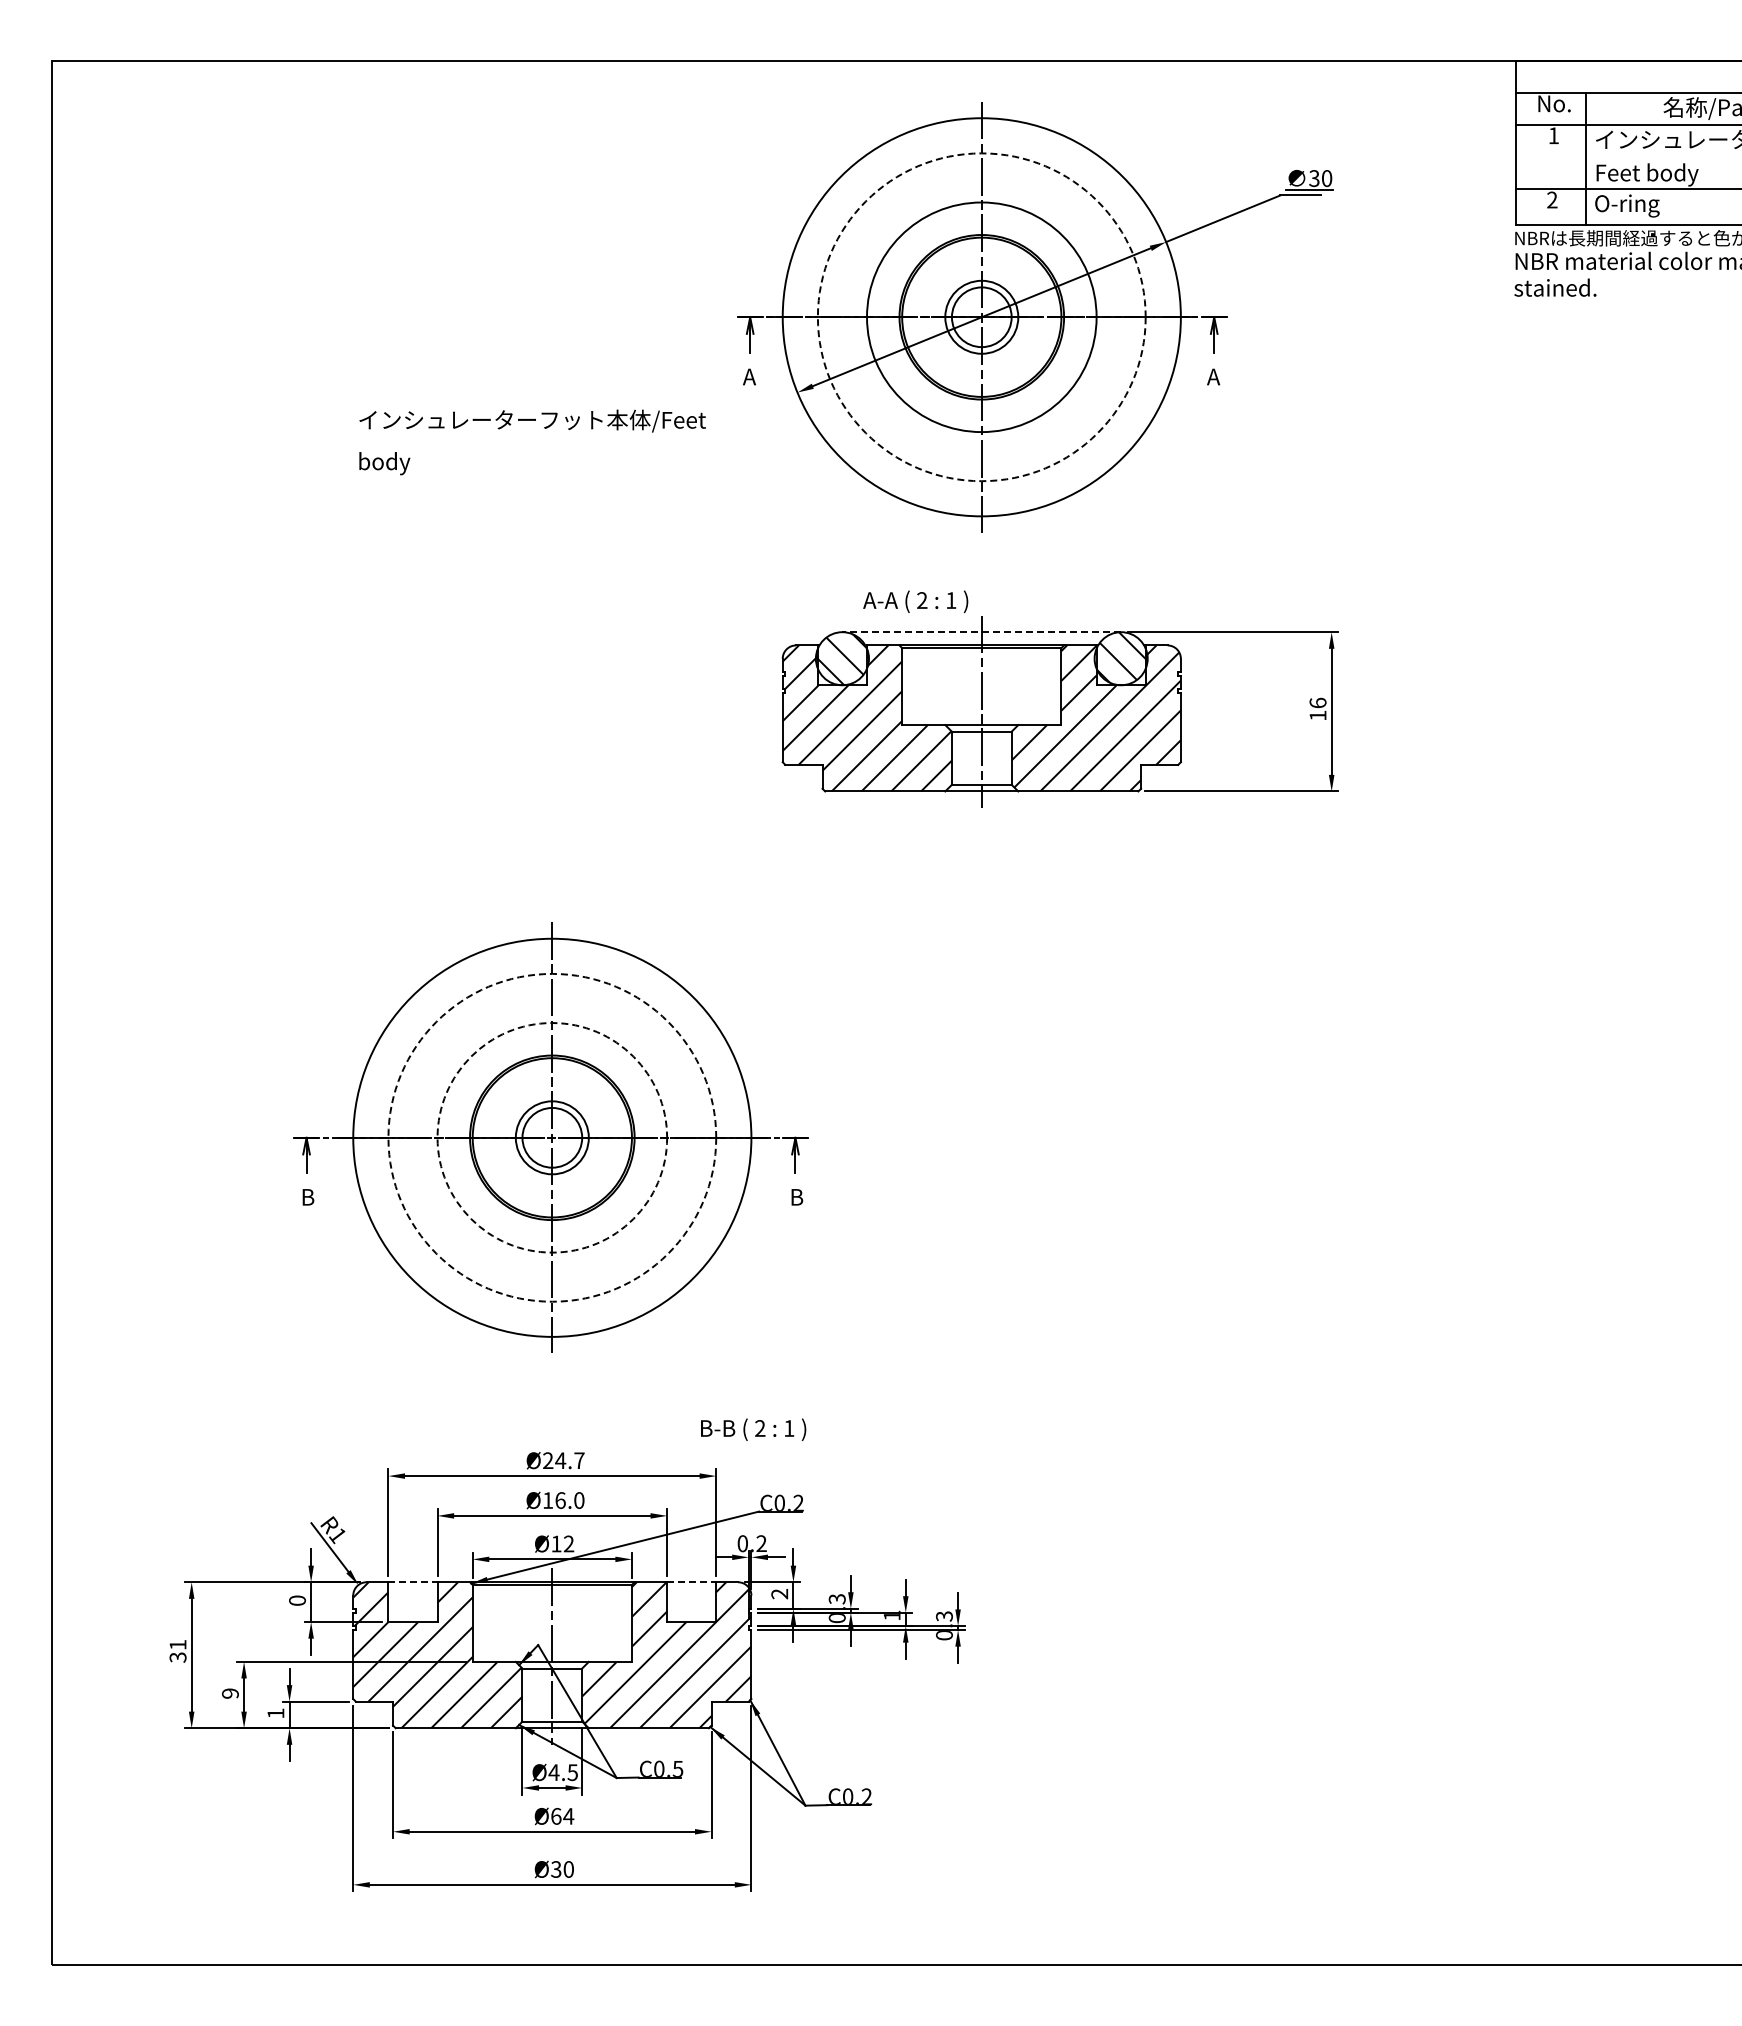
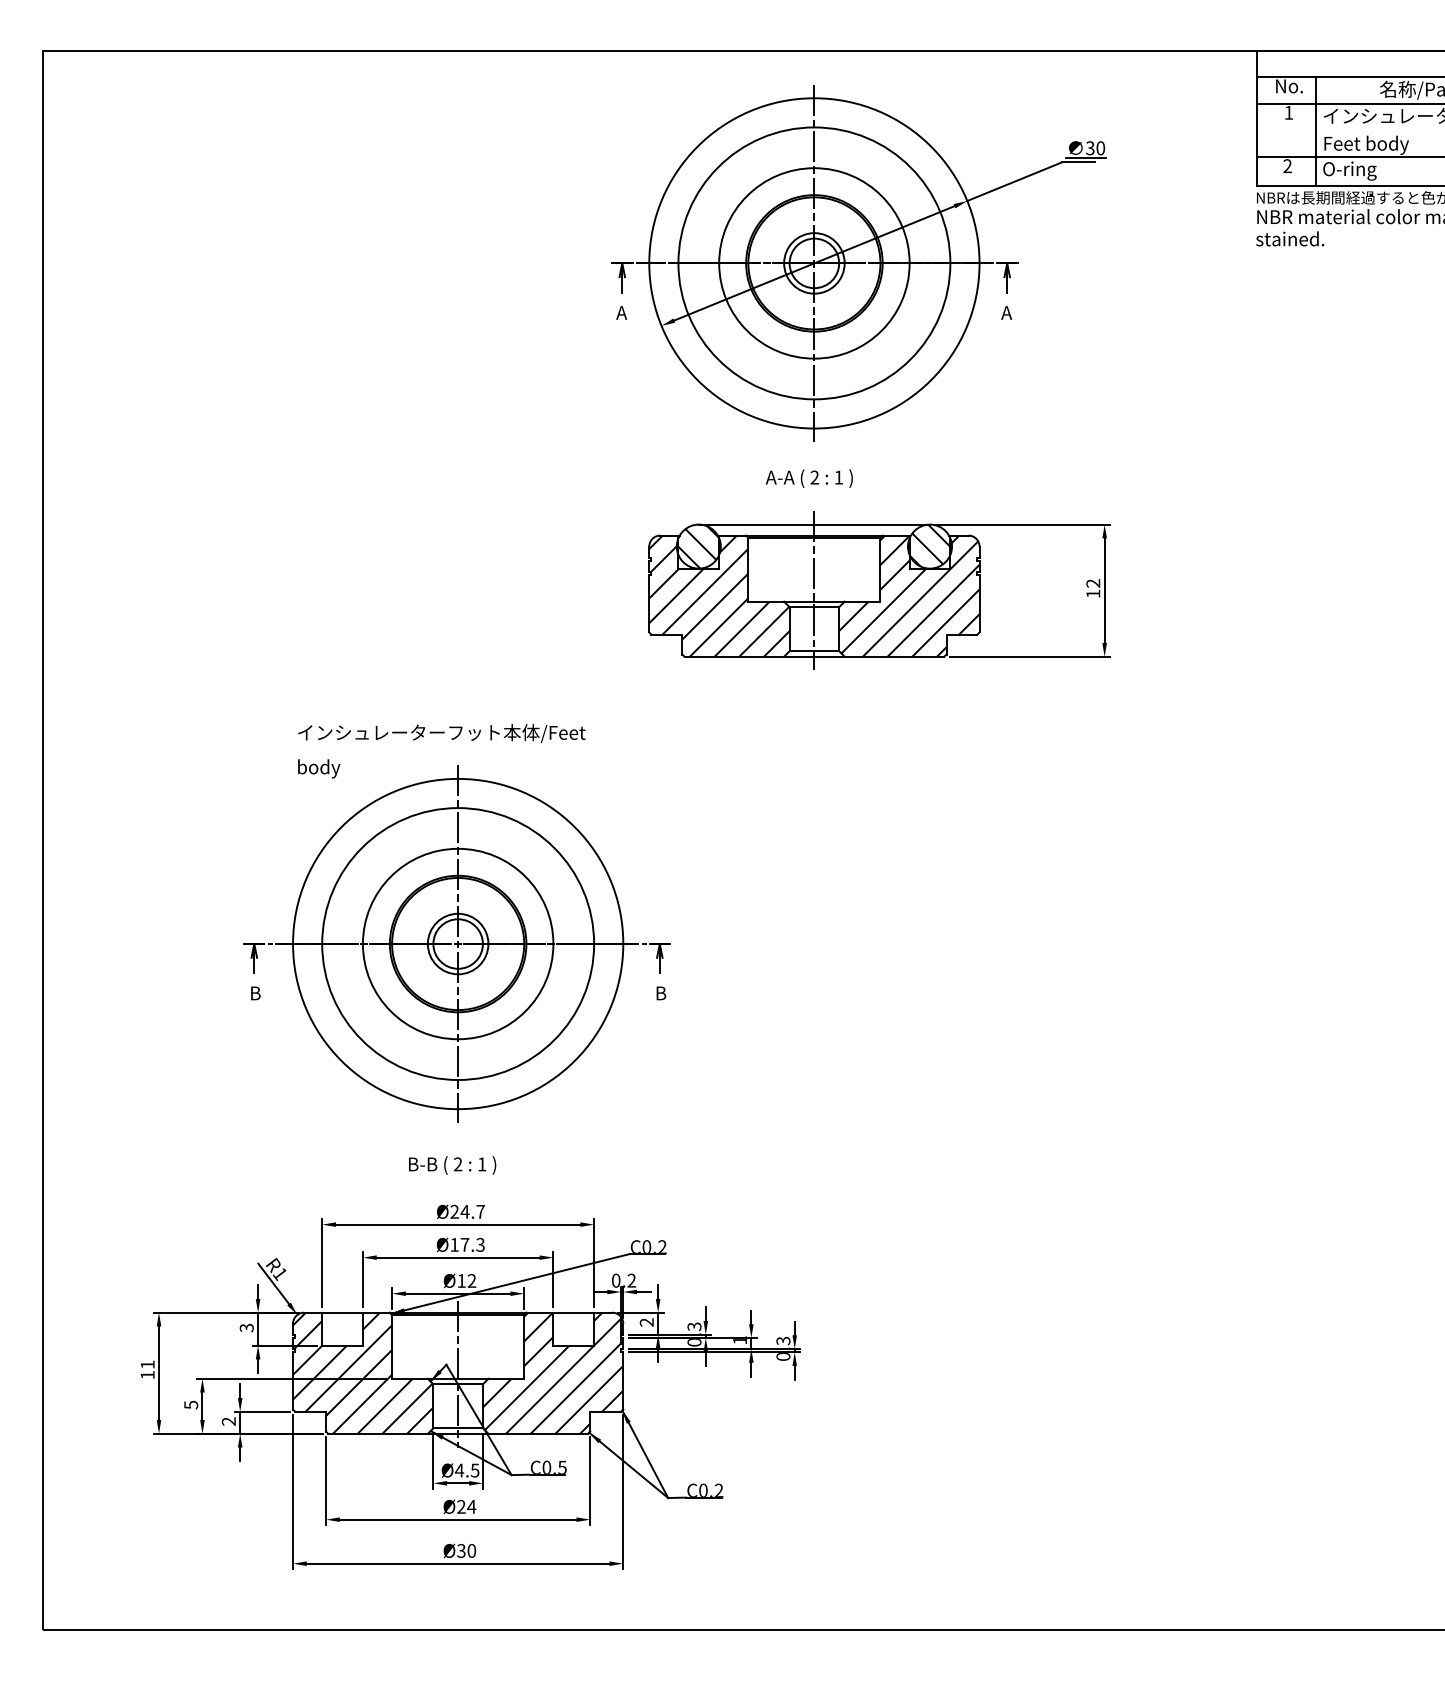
circle: (981, 317) -> (814, 263), dashed -> solid
text: (532, 442) -> (441, 751), moved
text: (915, 601) -> (809, 478), moved
line: (981, 632) -> (814, 524), dashed -> solid
text: (1317, 702) -> (1092, 582), 16 -> 12
circle: (552, 1137) -> (458, 943), dashed -> solid
circle: (552, 1137) -> (458, 943), dashed -> solid
text: (753, 1429) -> (452, 1165), moved
text: (569, 1500) -> (472, 1244), Ø16.0 -> Ø17.3
line: (412, 1582) -> (342, 1312), dashed -> solid
line: (691, 1582) -> (573, 1312), dashed -> solid
text: (297, 1600) -> (246, 1327), 0 -> 3
text: (177, 1657) -> (147, 1375), 31 -> 11
text: (230, 1693) -> (191, 1404), 9 -> 5
text: (275, 1713) -> (228, 1421), 1 -> 2
text: (556, 1815) -> (461, 1506), Ø64 -> Ø24

